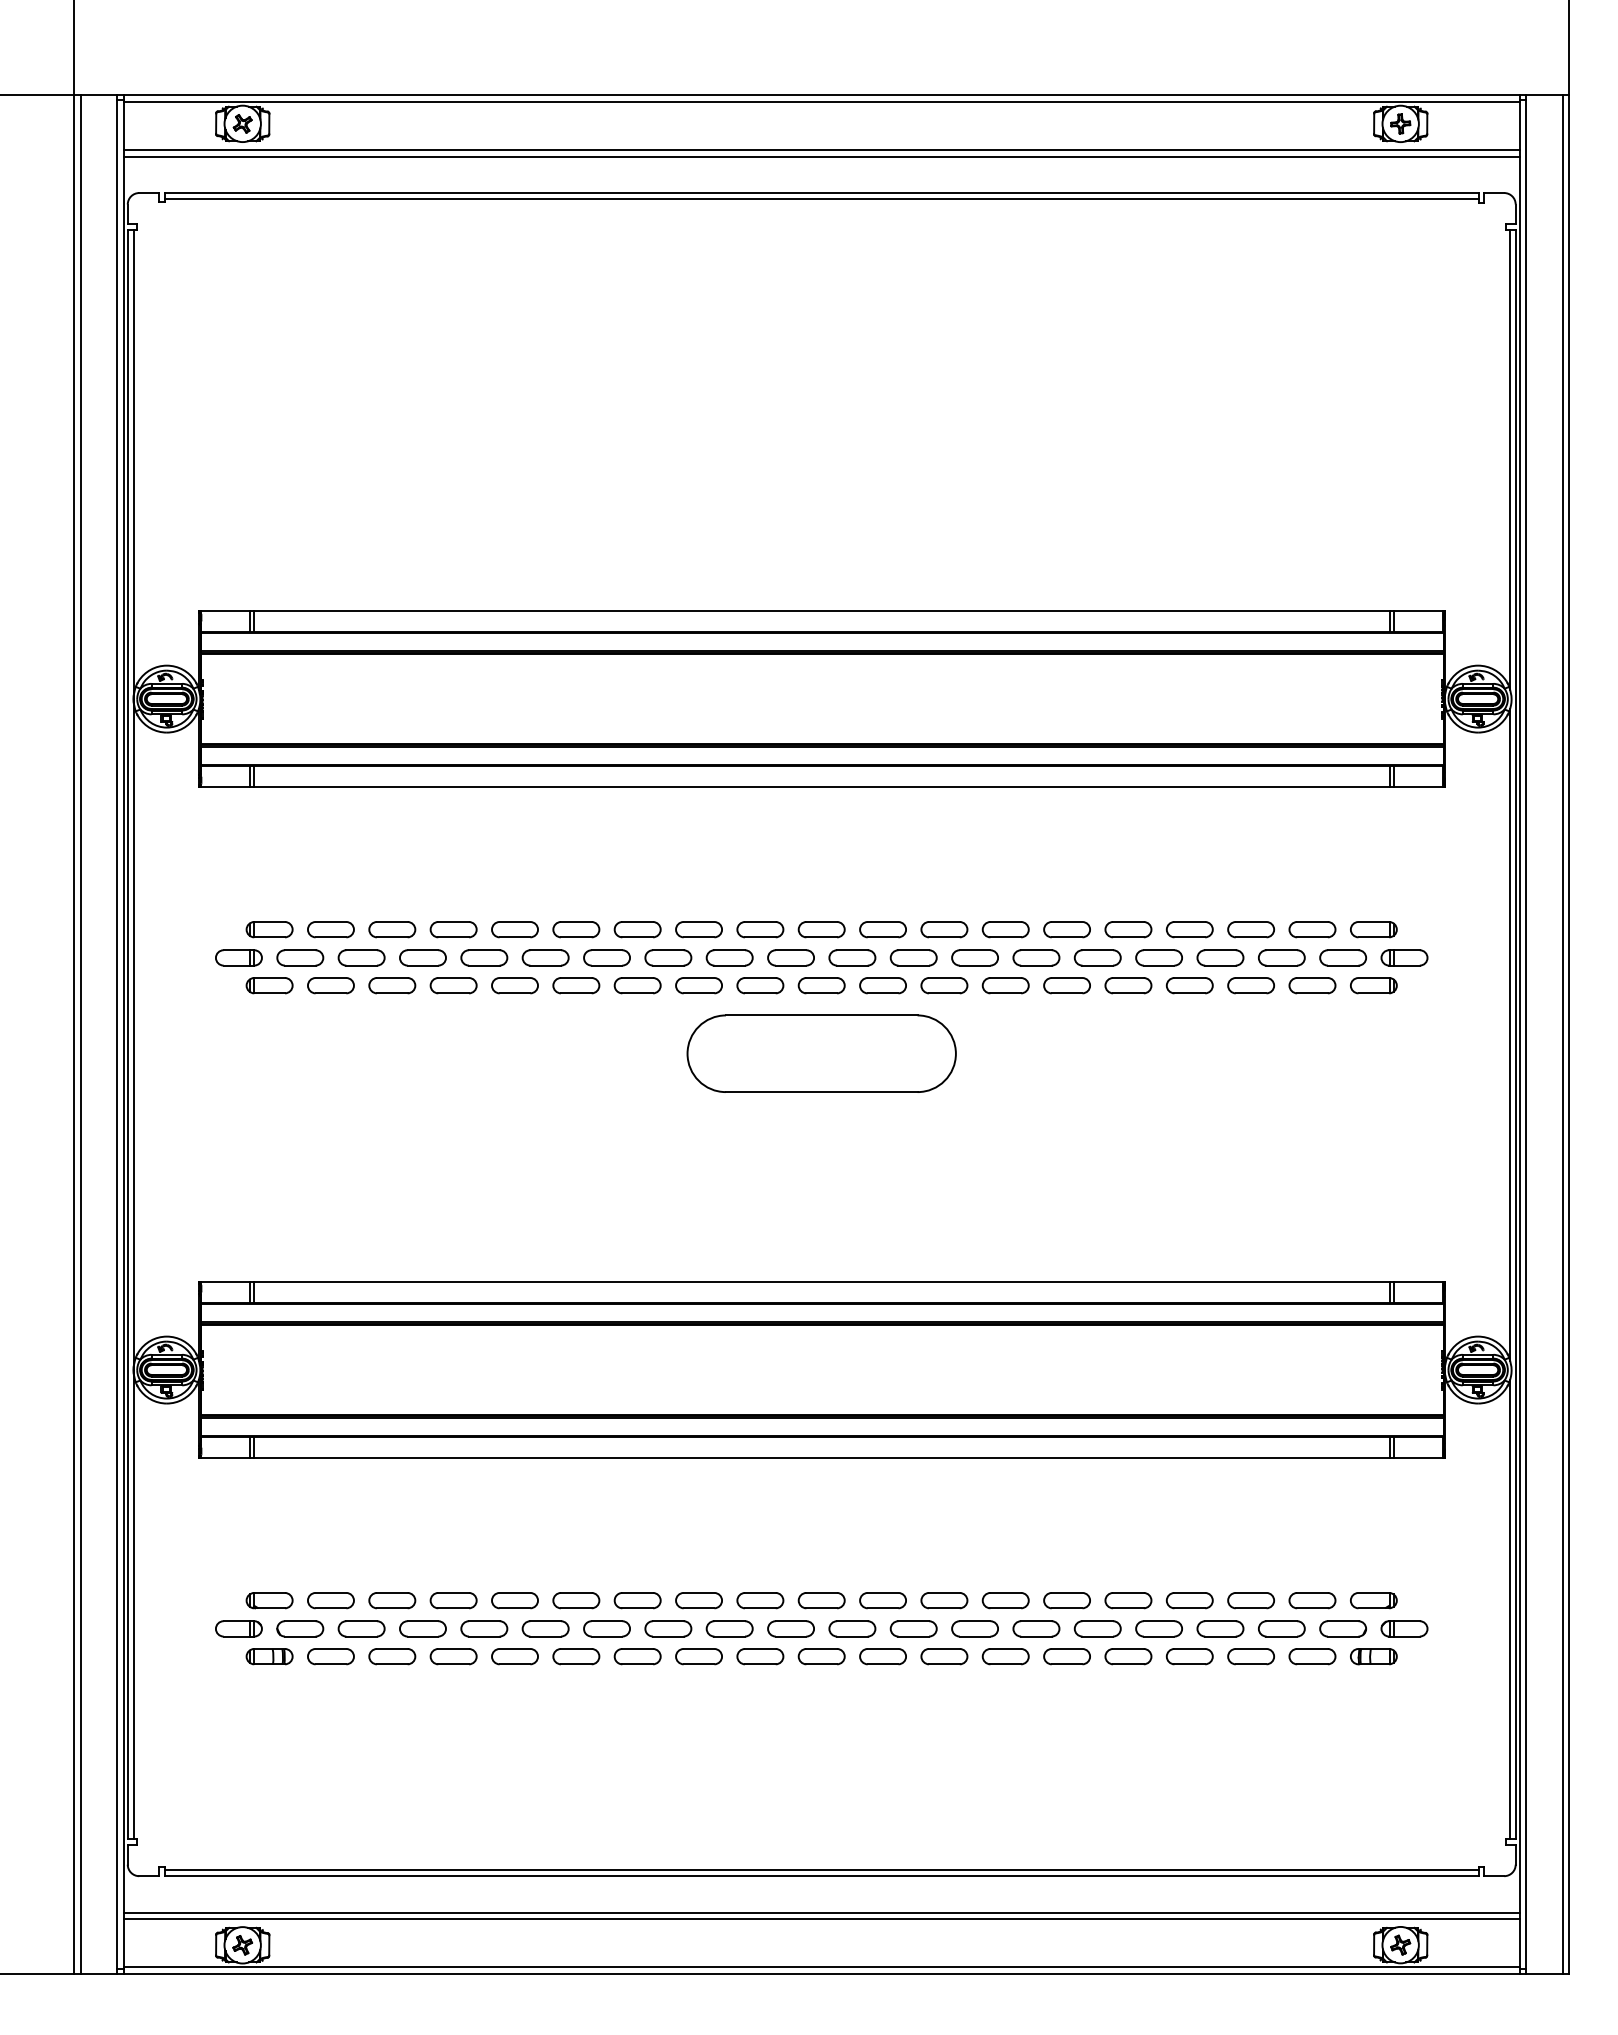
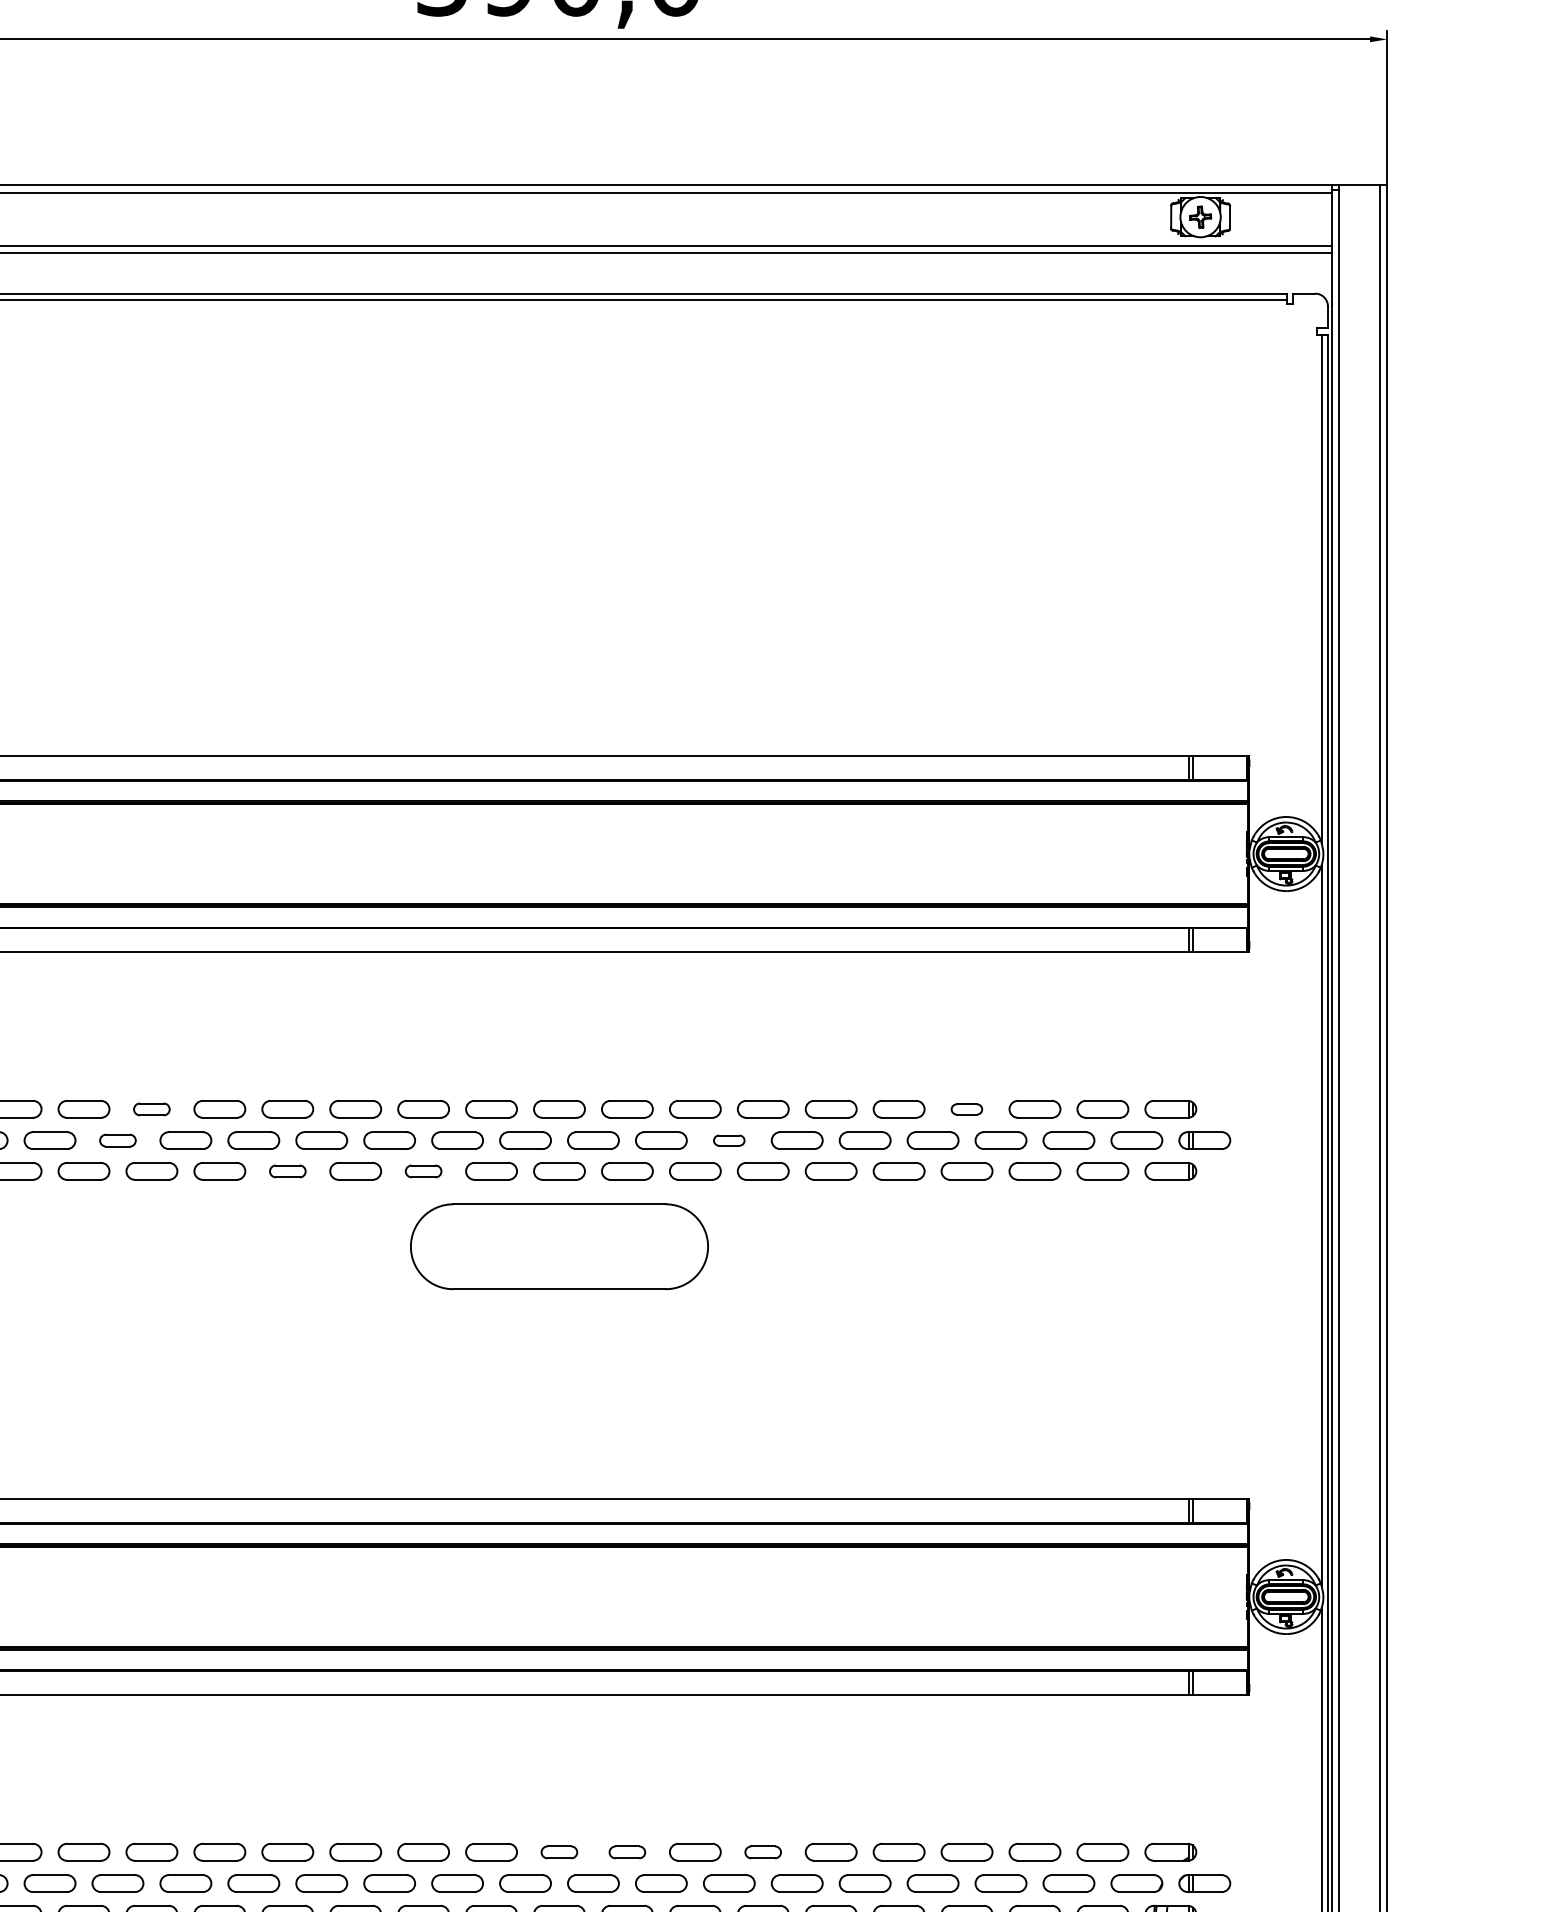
part: (453, 929) -> (151, 1109), size x0.7
part: (1189, 929) -> (966, 1109), size x0.6
part: (422, 957) -> (117, 1140), size x0.7
part: (974, 957) -> (728, 1140), size x0.6
part: (576, 985) -> (287, 1171), size x0.7
part: (698, 985) -> (423, 1171), size x0.7
part: (821, 1600) -> (559, 1852), size x0.7
part: (882, 1600) -> (626, 1852), size x0.7
part: (1005, 1600) -> (762, 1852), size x0.7

